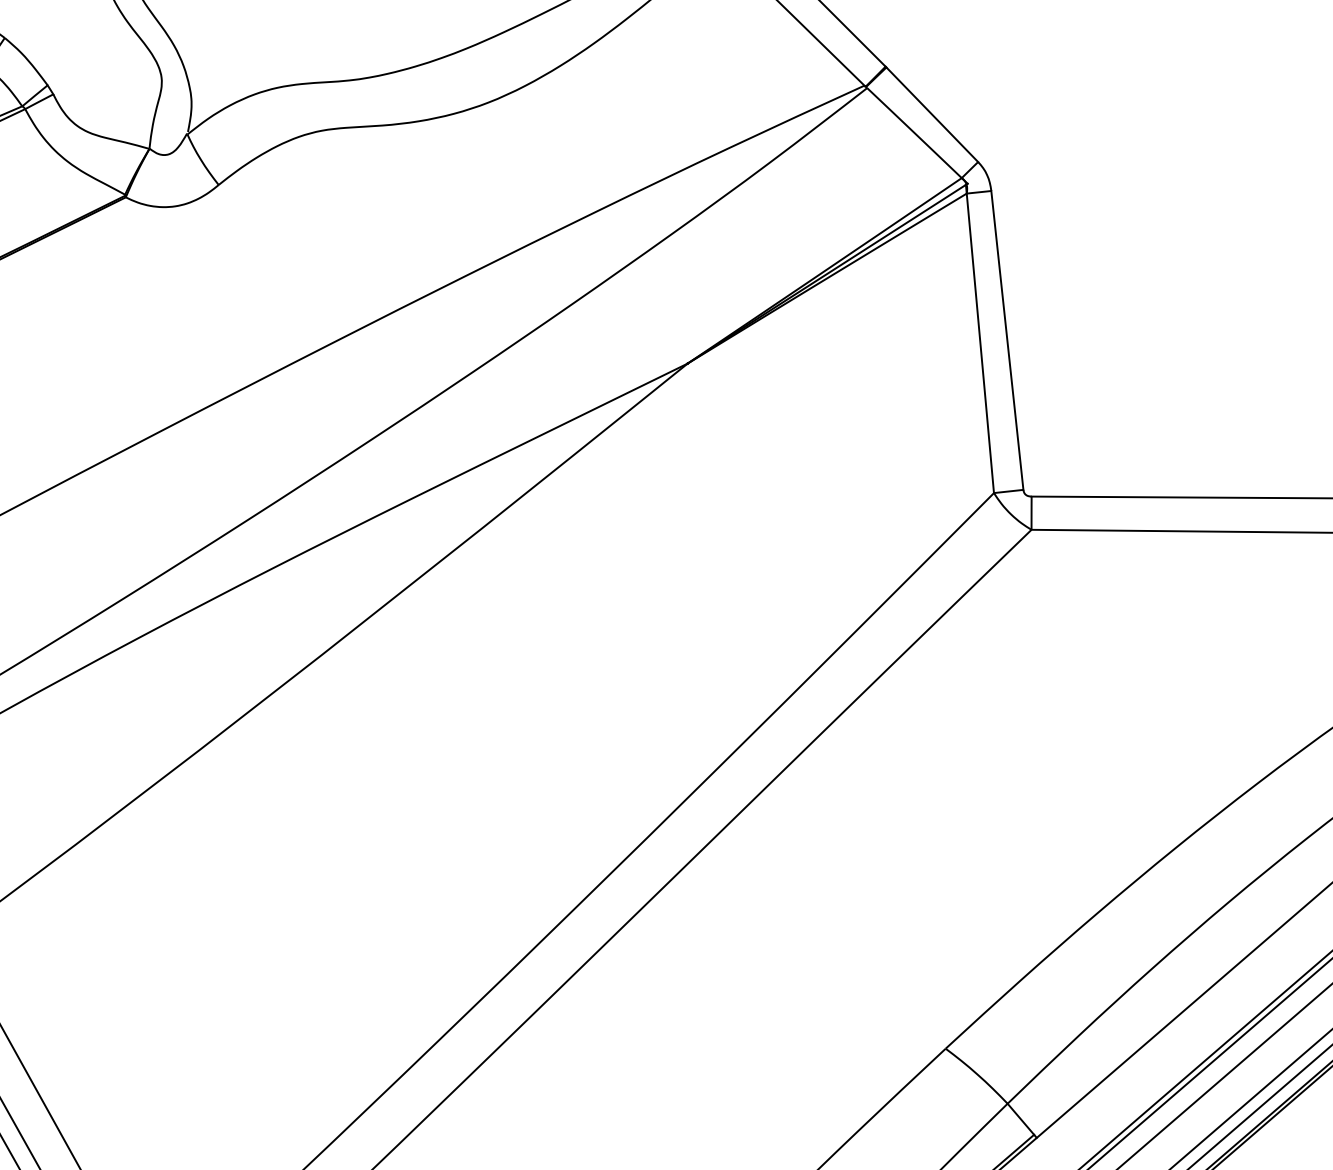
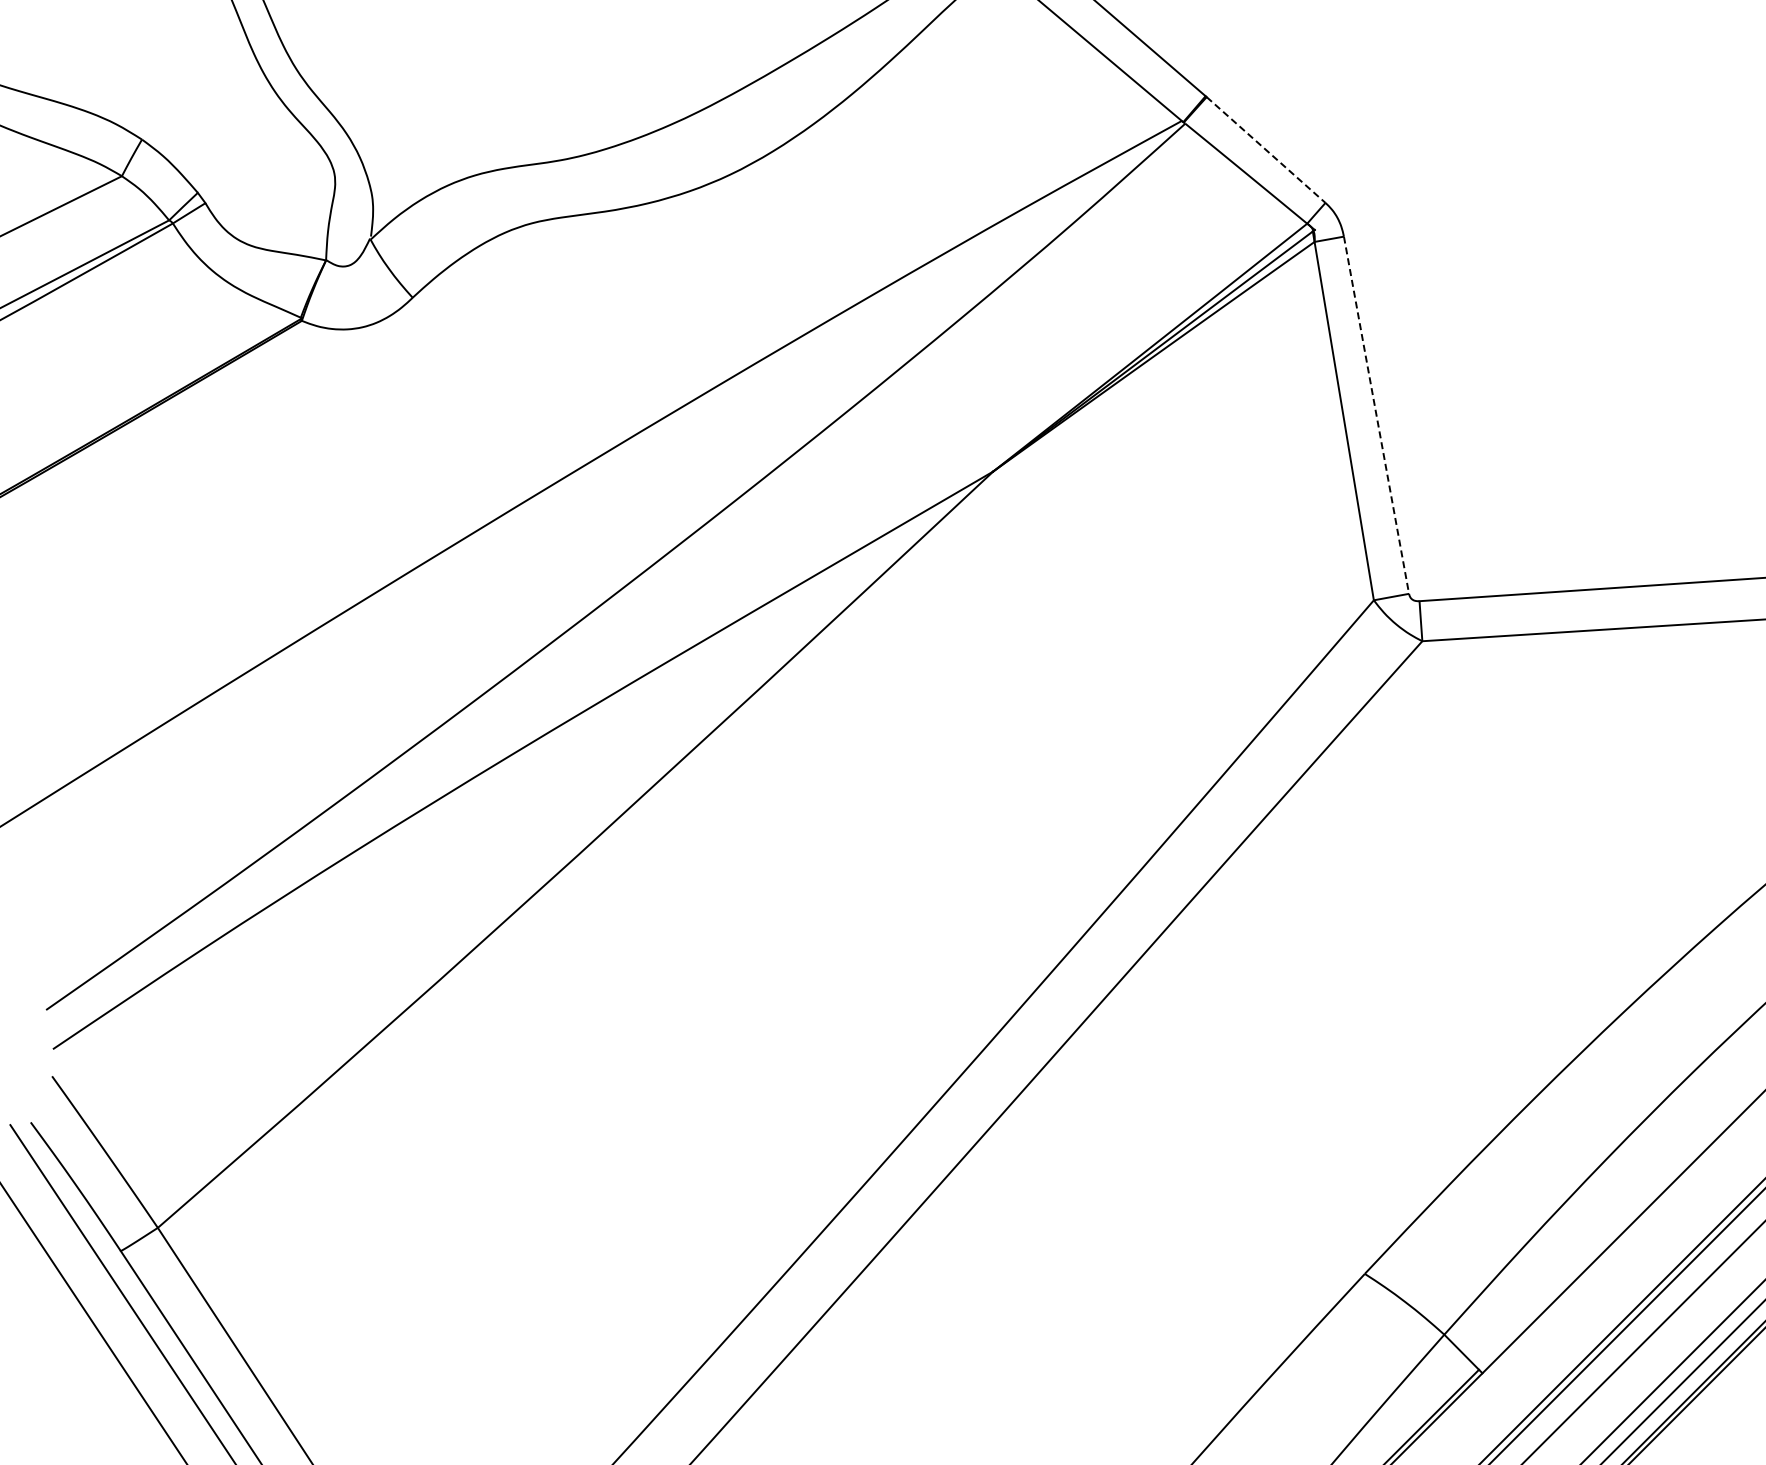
line: (932, 115) -> (1266, 150), solid -> dashed
line: (1007, 340) -> (1376, 415), solid -> dashed

